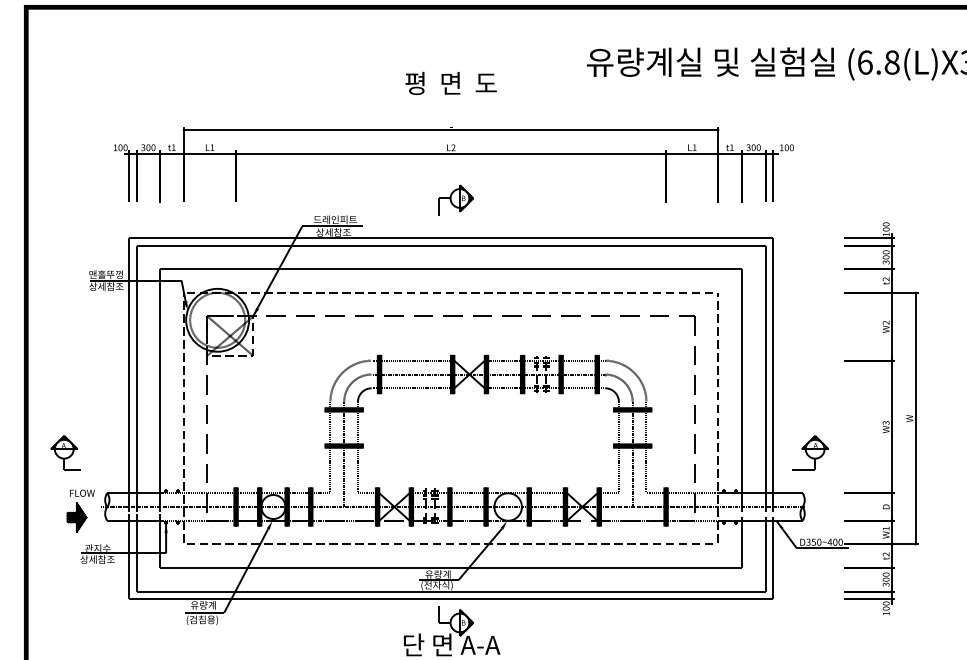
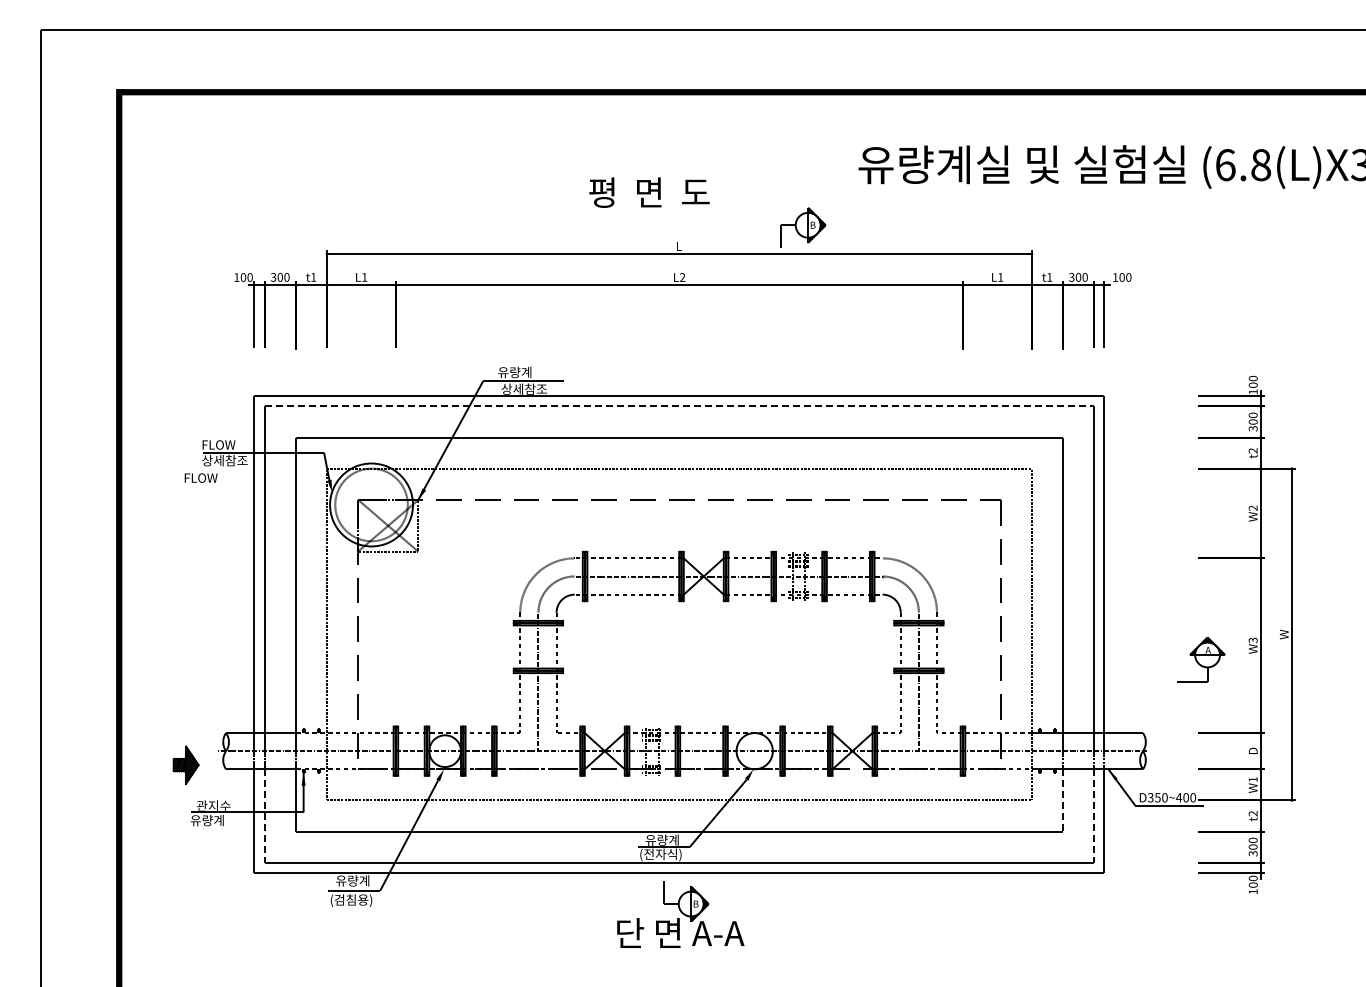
text: (451, 83) -> (649, 192), moved
part: (456, 200) -> (803, 227), moved
text: (335, 219) -> (526, 372), 드레인피트 -> 유량계
line: (451, 245) -> (679, 406), solid -> dashed
text: (106, 274) -> (224, 444), 맨홀뚜껑 -> FLOW
part: (65, 452) -> (171, 679), removed
part: (810, 452) -> (1201, 659), moved
text: (81, 492) -> (200, 477), moved
line: (741, 544) -> (1062, 800), solid -> dashed
line: (136, 555) -> (264, 815), solid -> dashed
line: (765, 555) -> (1094, 815), solid -> dashed
text: (97, 559) -> (213, 820), 상세참조 -> 유량계

